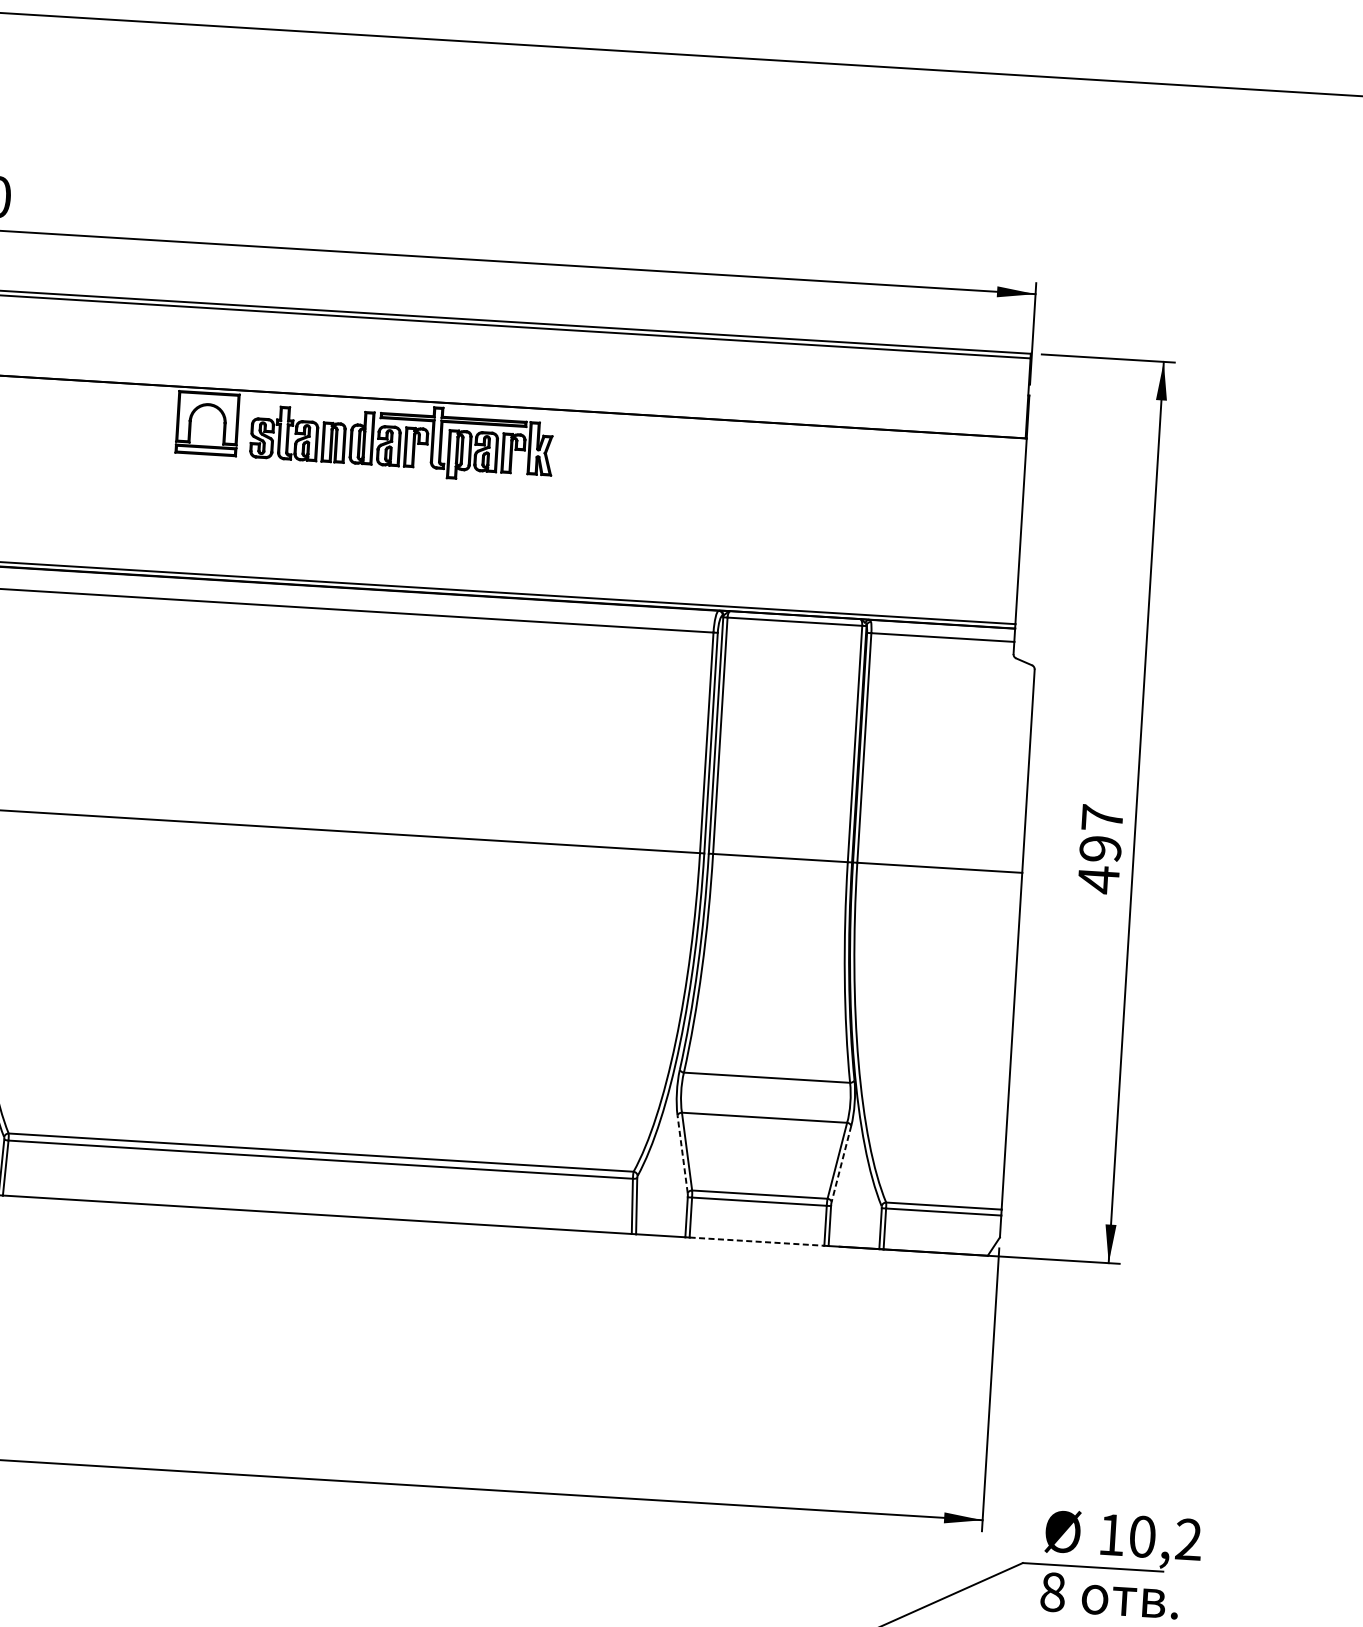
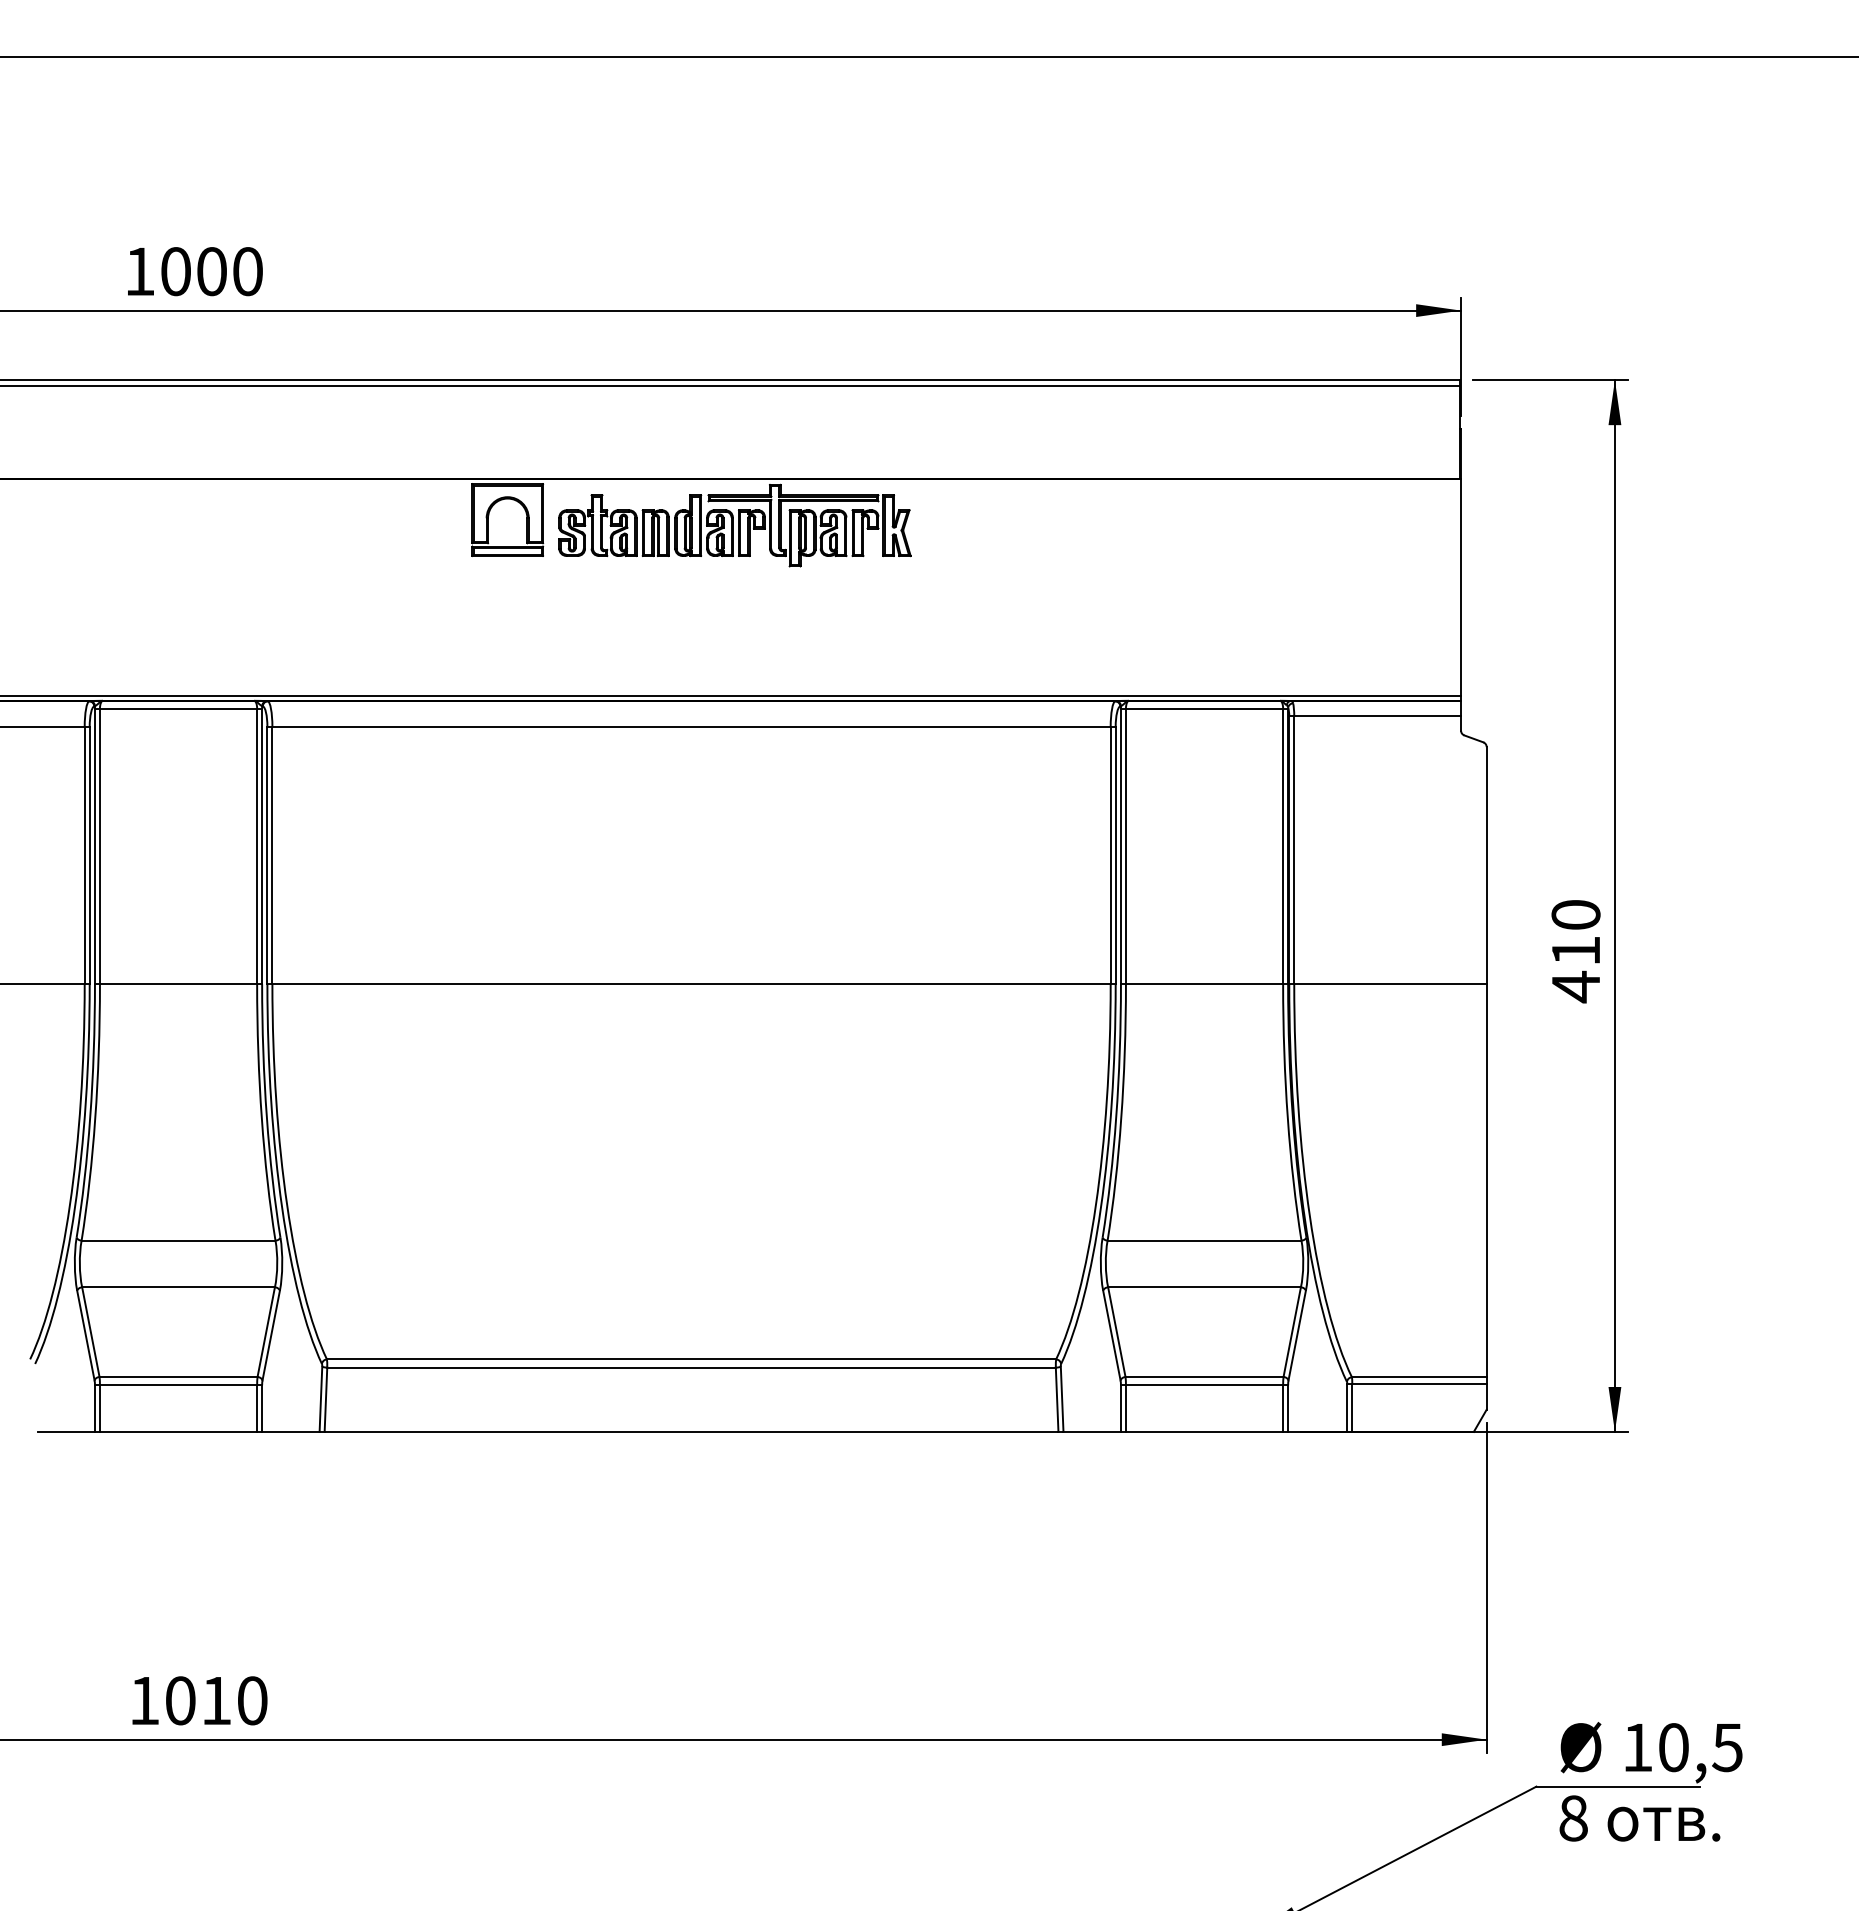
text: (1101, 833) -> (1575, 932), 497 -> 410
line: (682, 1154) -> (1111, 1335), dashed -> solid
line: (841, 1163) -> (1297, 1335), dashed -> solid
line: (756, 1241) -> (1204, 1431), dashed -> solid
text: (1188, 1539) -> (1727, 1747), 10,2 -> 10,5

